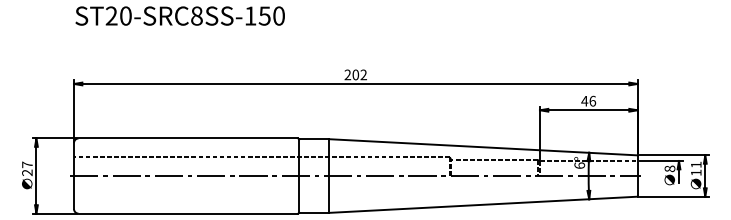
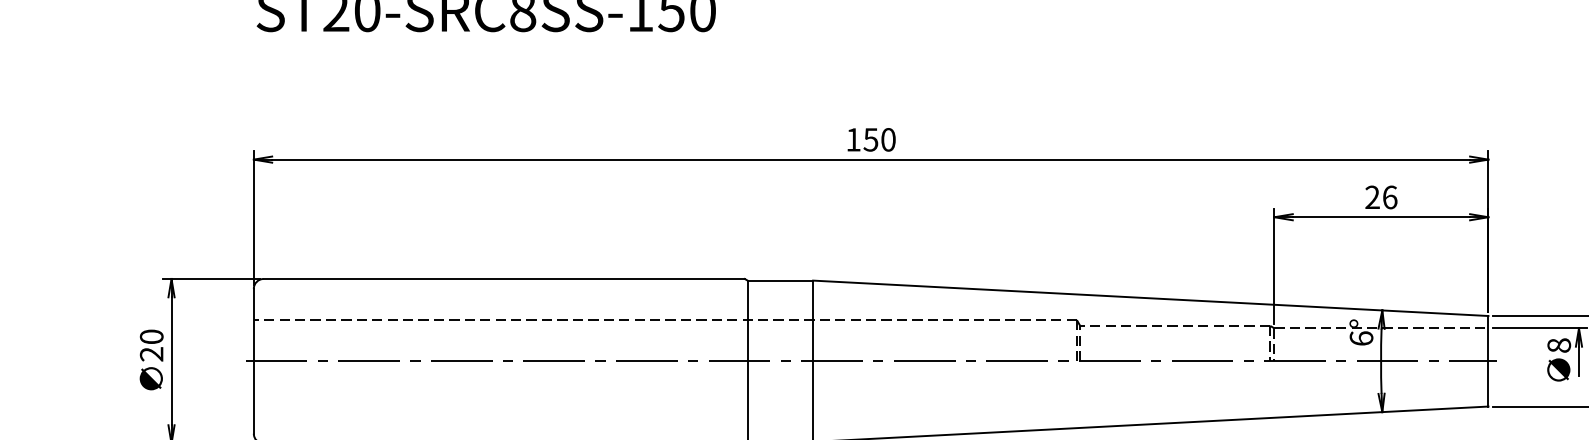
text: (355, 74) -> (870, 138), 202 -> 150
text: (584, 100) -> (1371, 195), 46 -> 26
text: (27, 164) -> (151, 336), 27 -> 20

